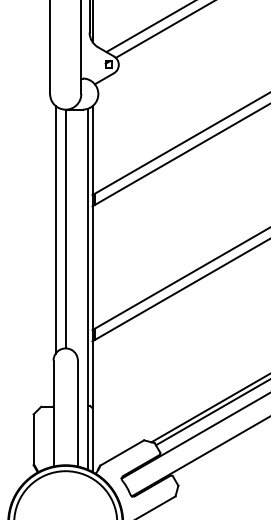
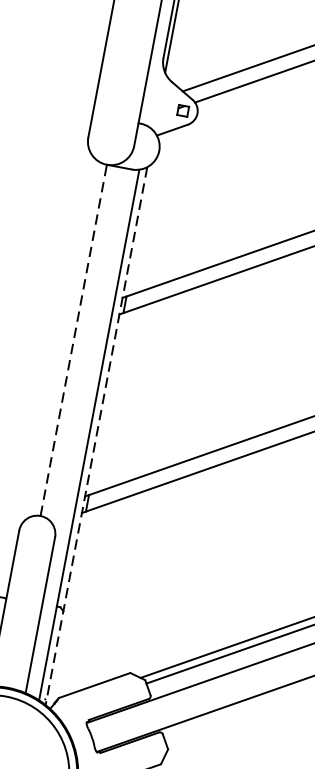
line: (65, 228) -> (73, 339), solid -> dashed
line: (55, 229) -> (58, 338), removed
line: (92, 289) -> (96, 436), solid -> dashed

